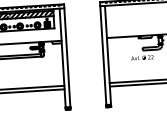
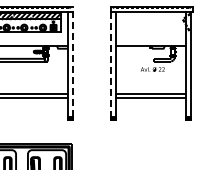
line: (67, 55) -> (72, 61), solid -> dashed
line: (103, 56) -> (111, 65), solid -> dashed

